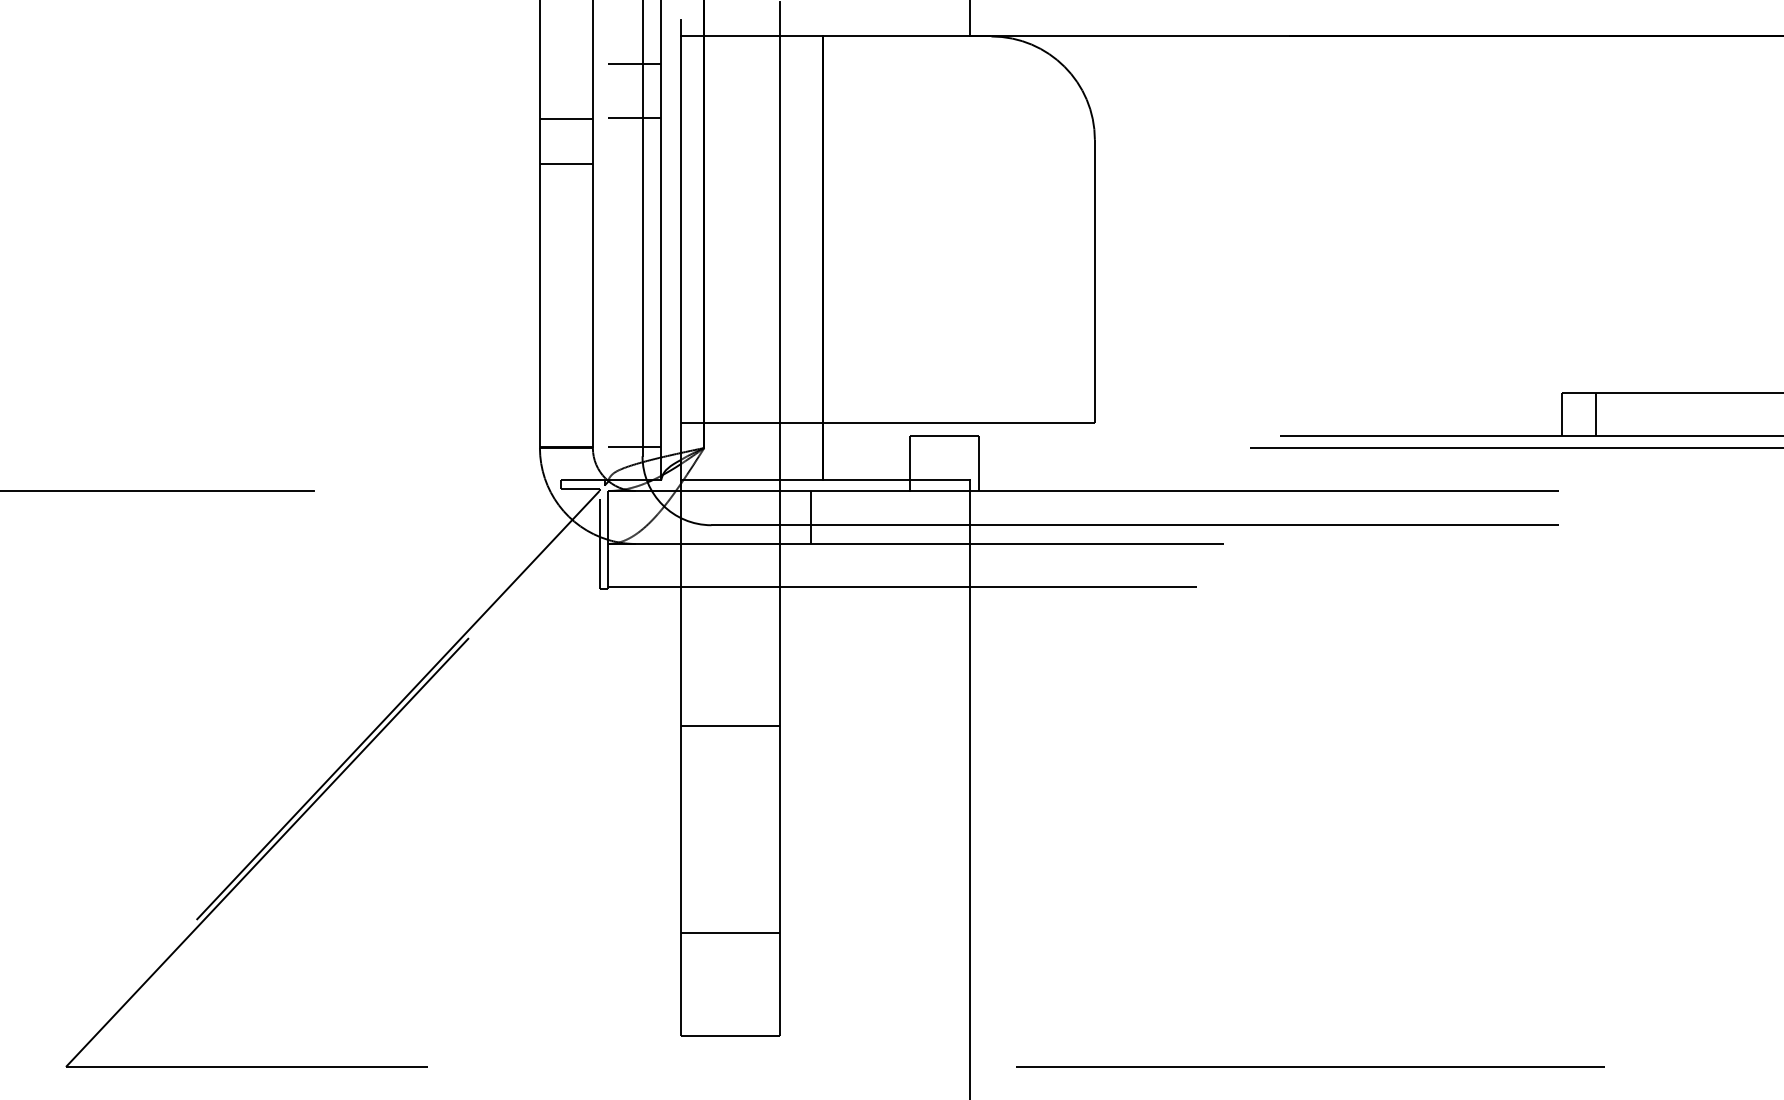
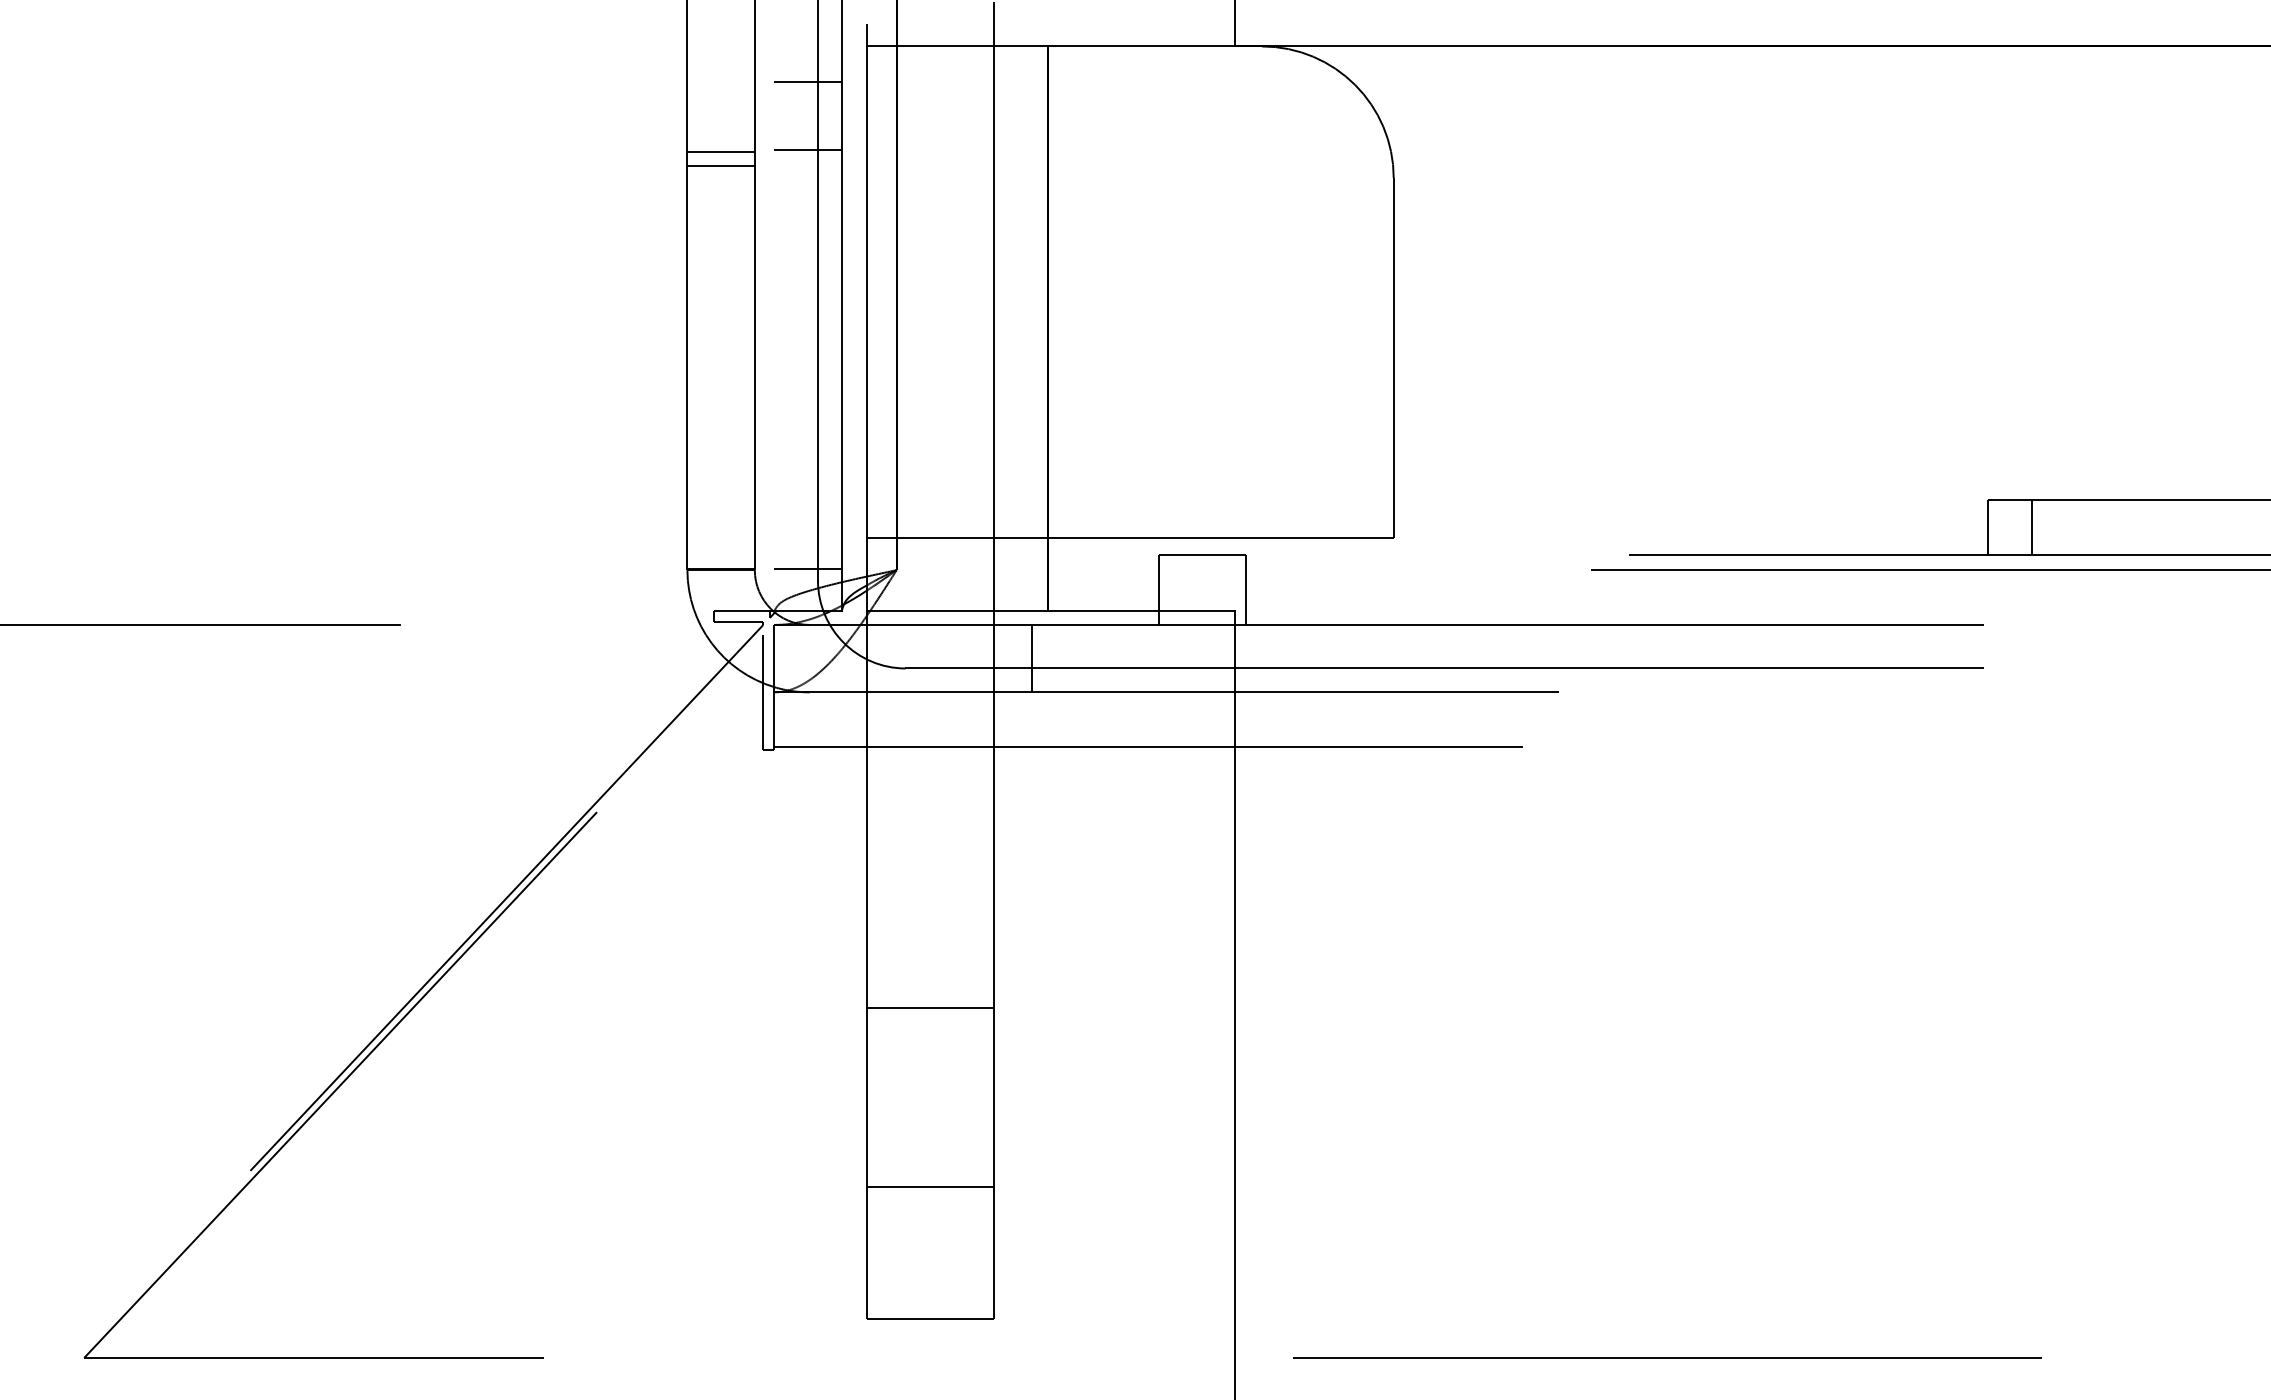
line: (565, 164) -> (719, 166), moved
line: (730, 725) -> (929, 1007), moved

